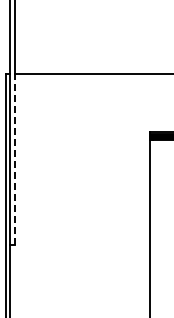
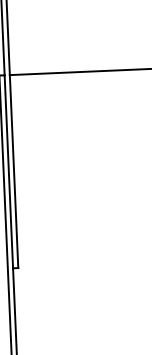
line: (14, 159) -> (13, 171), dashed -> solid

